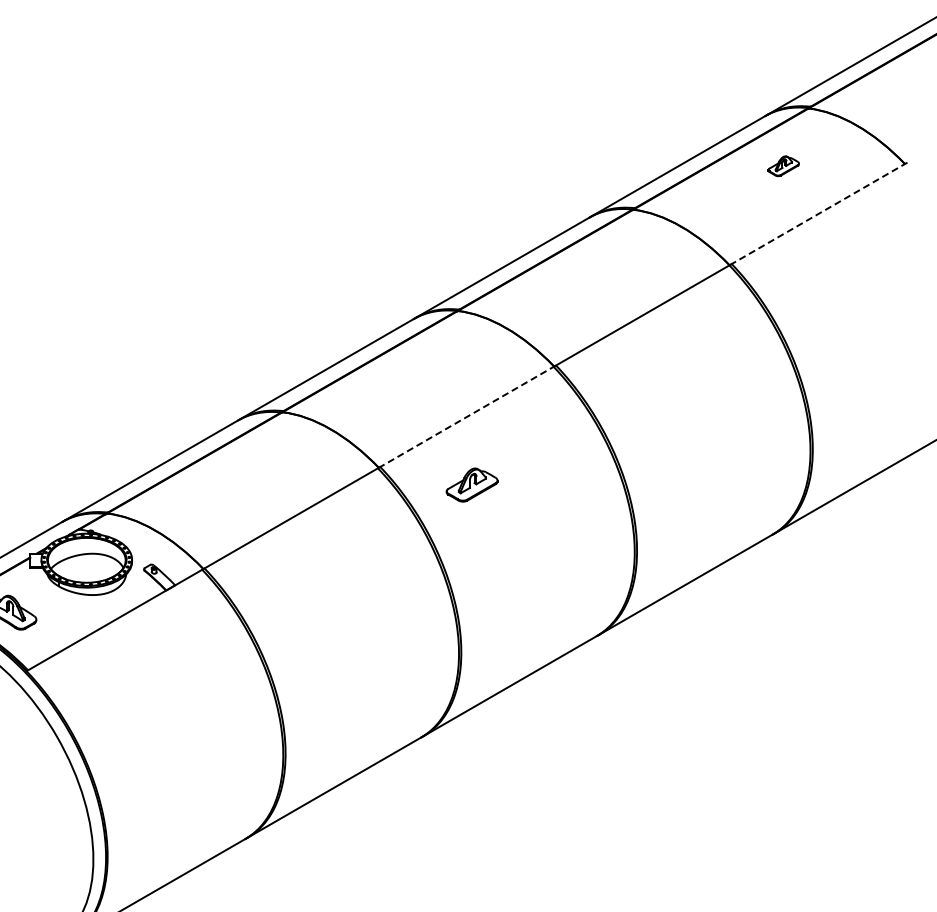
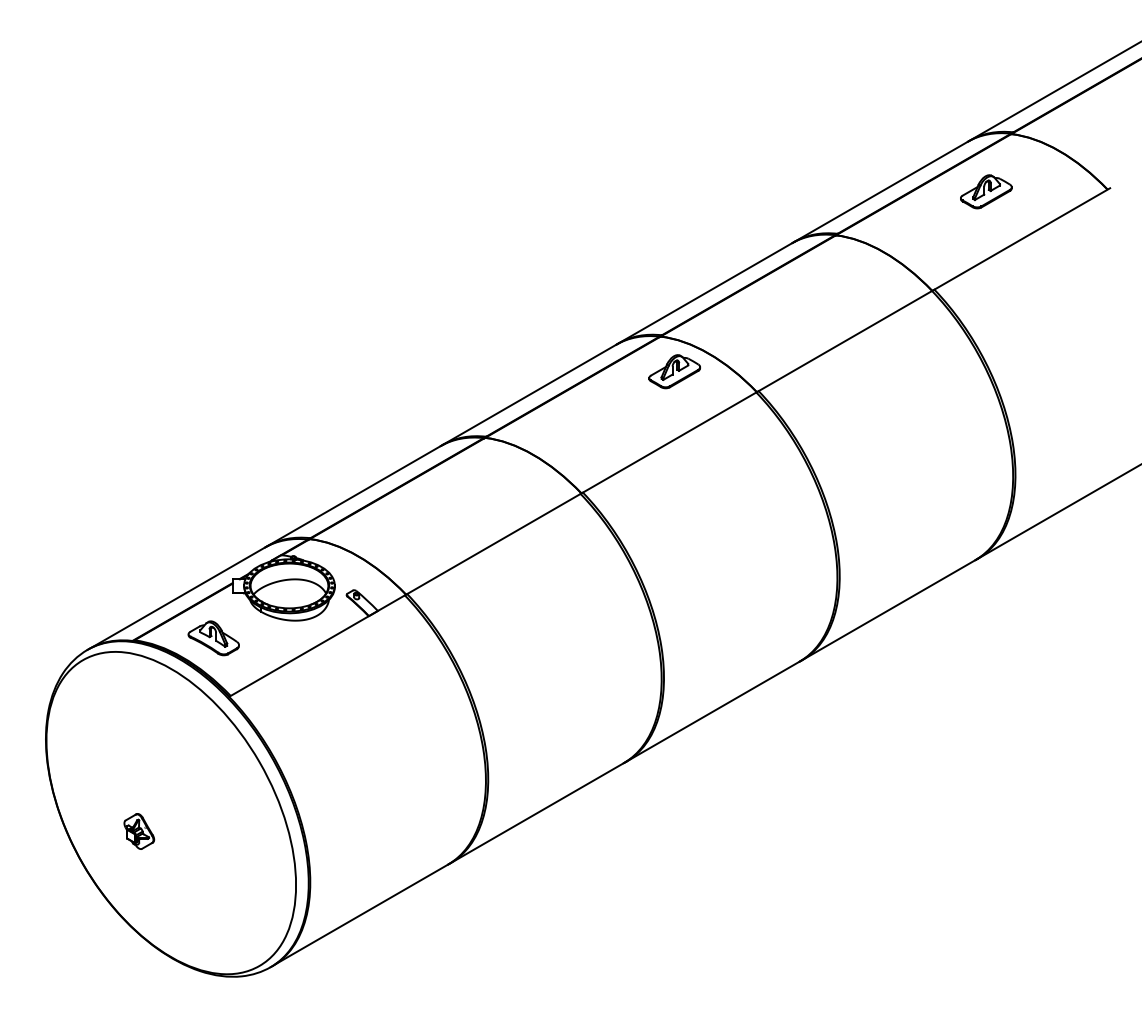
part: (783, 165) -> (986, 191), size x1.67
line: (818, 213) -> (1021, 239), dashed -> solid
line: (466, 416) -> (669, 442), dashed -> solid
part: (471, 484) -> (674, 371), moved

